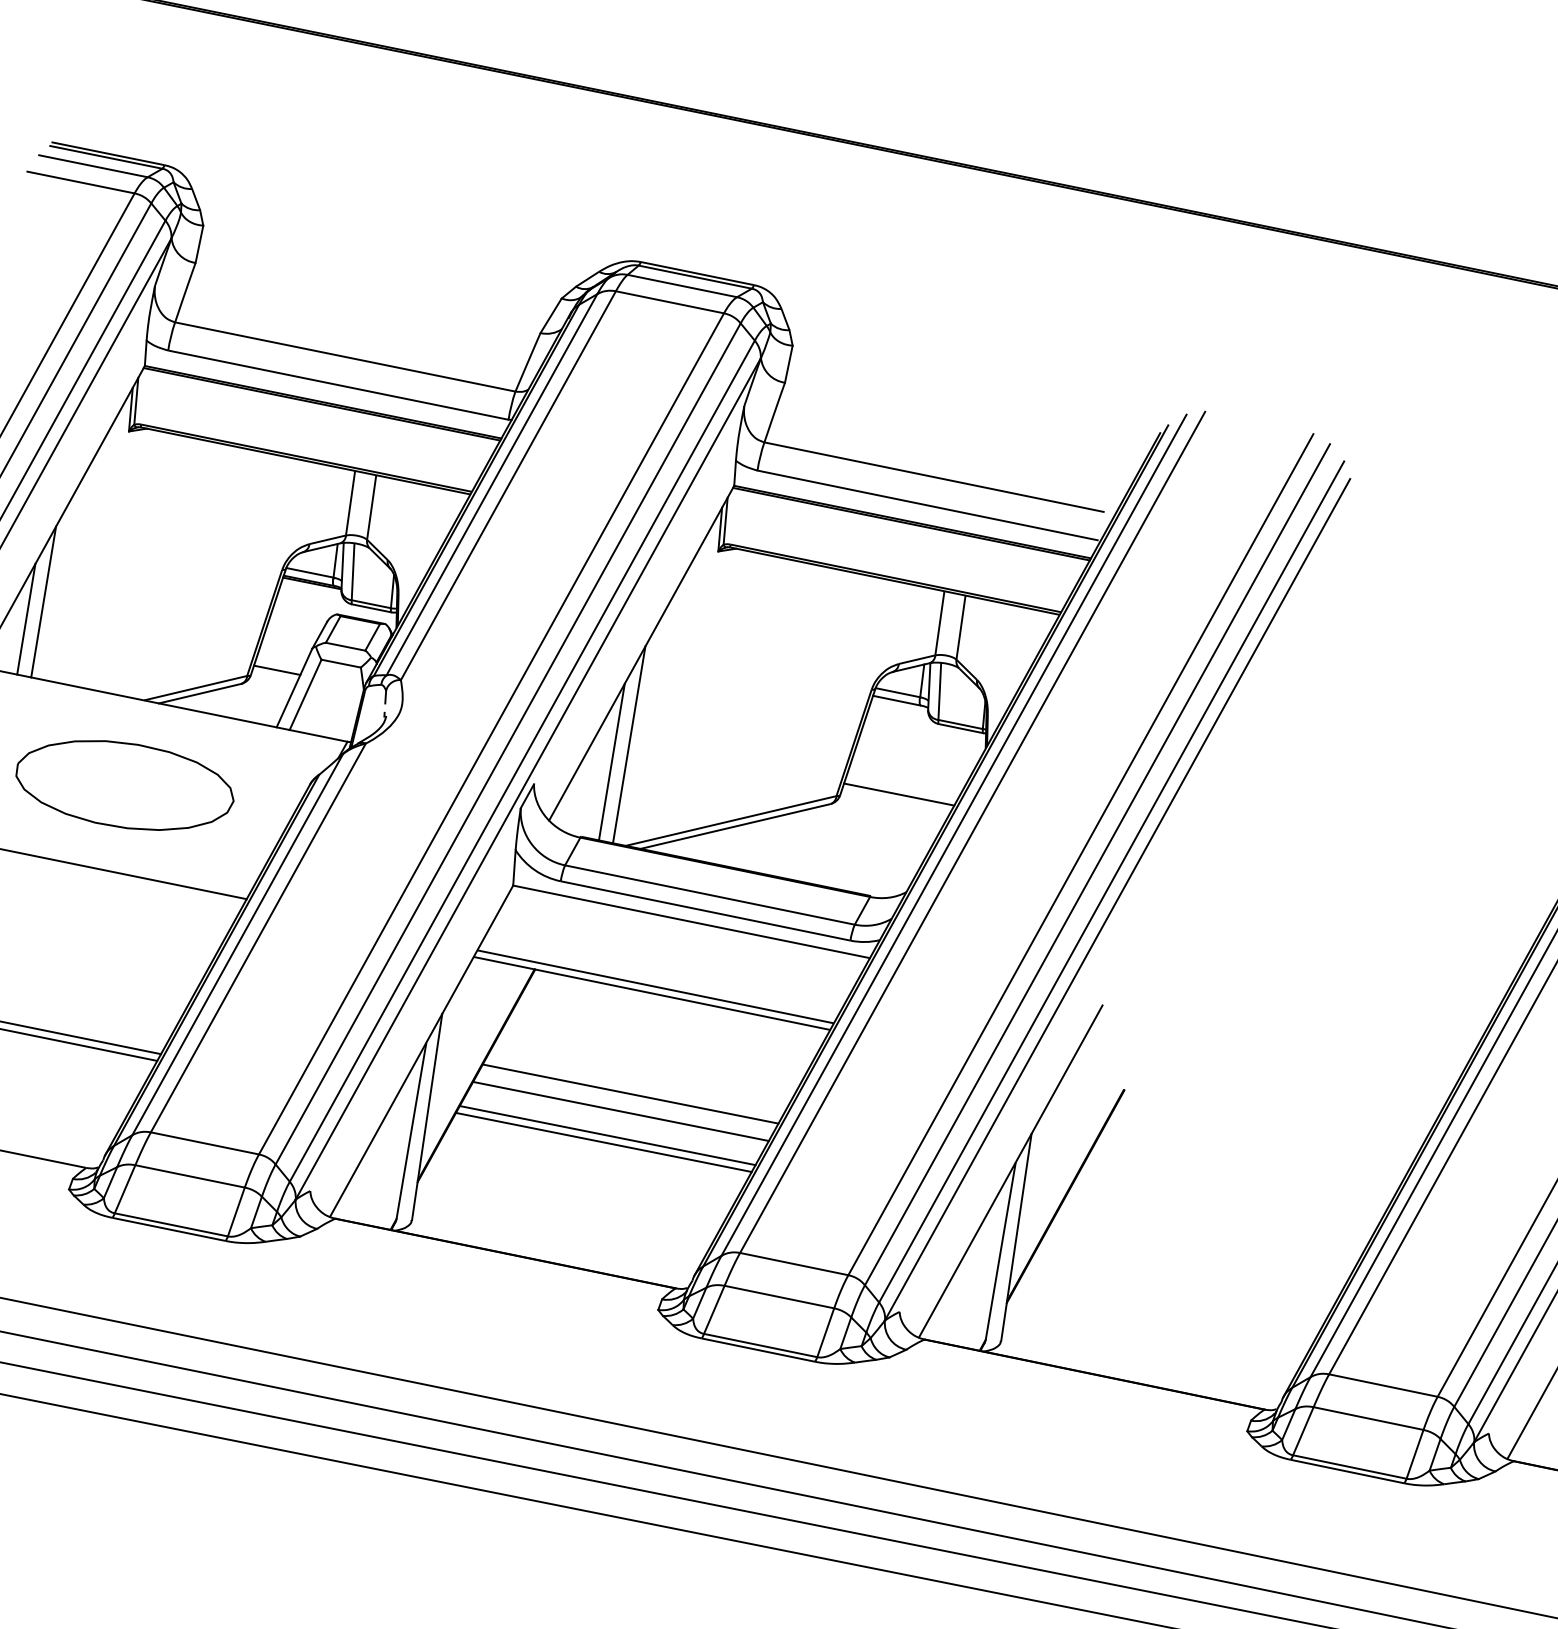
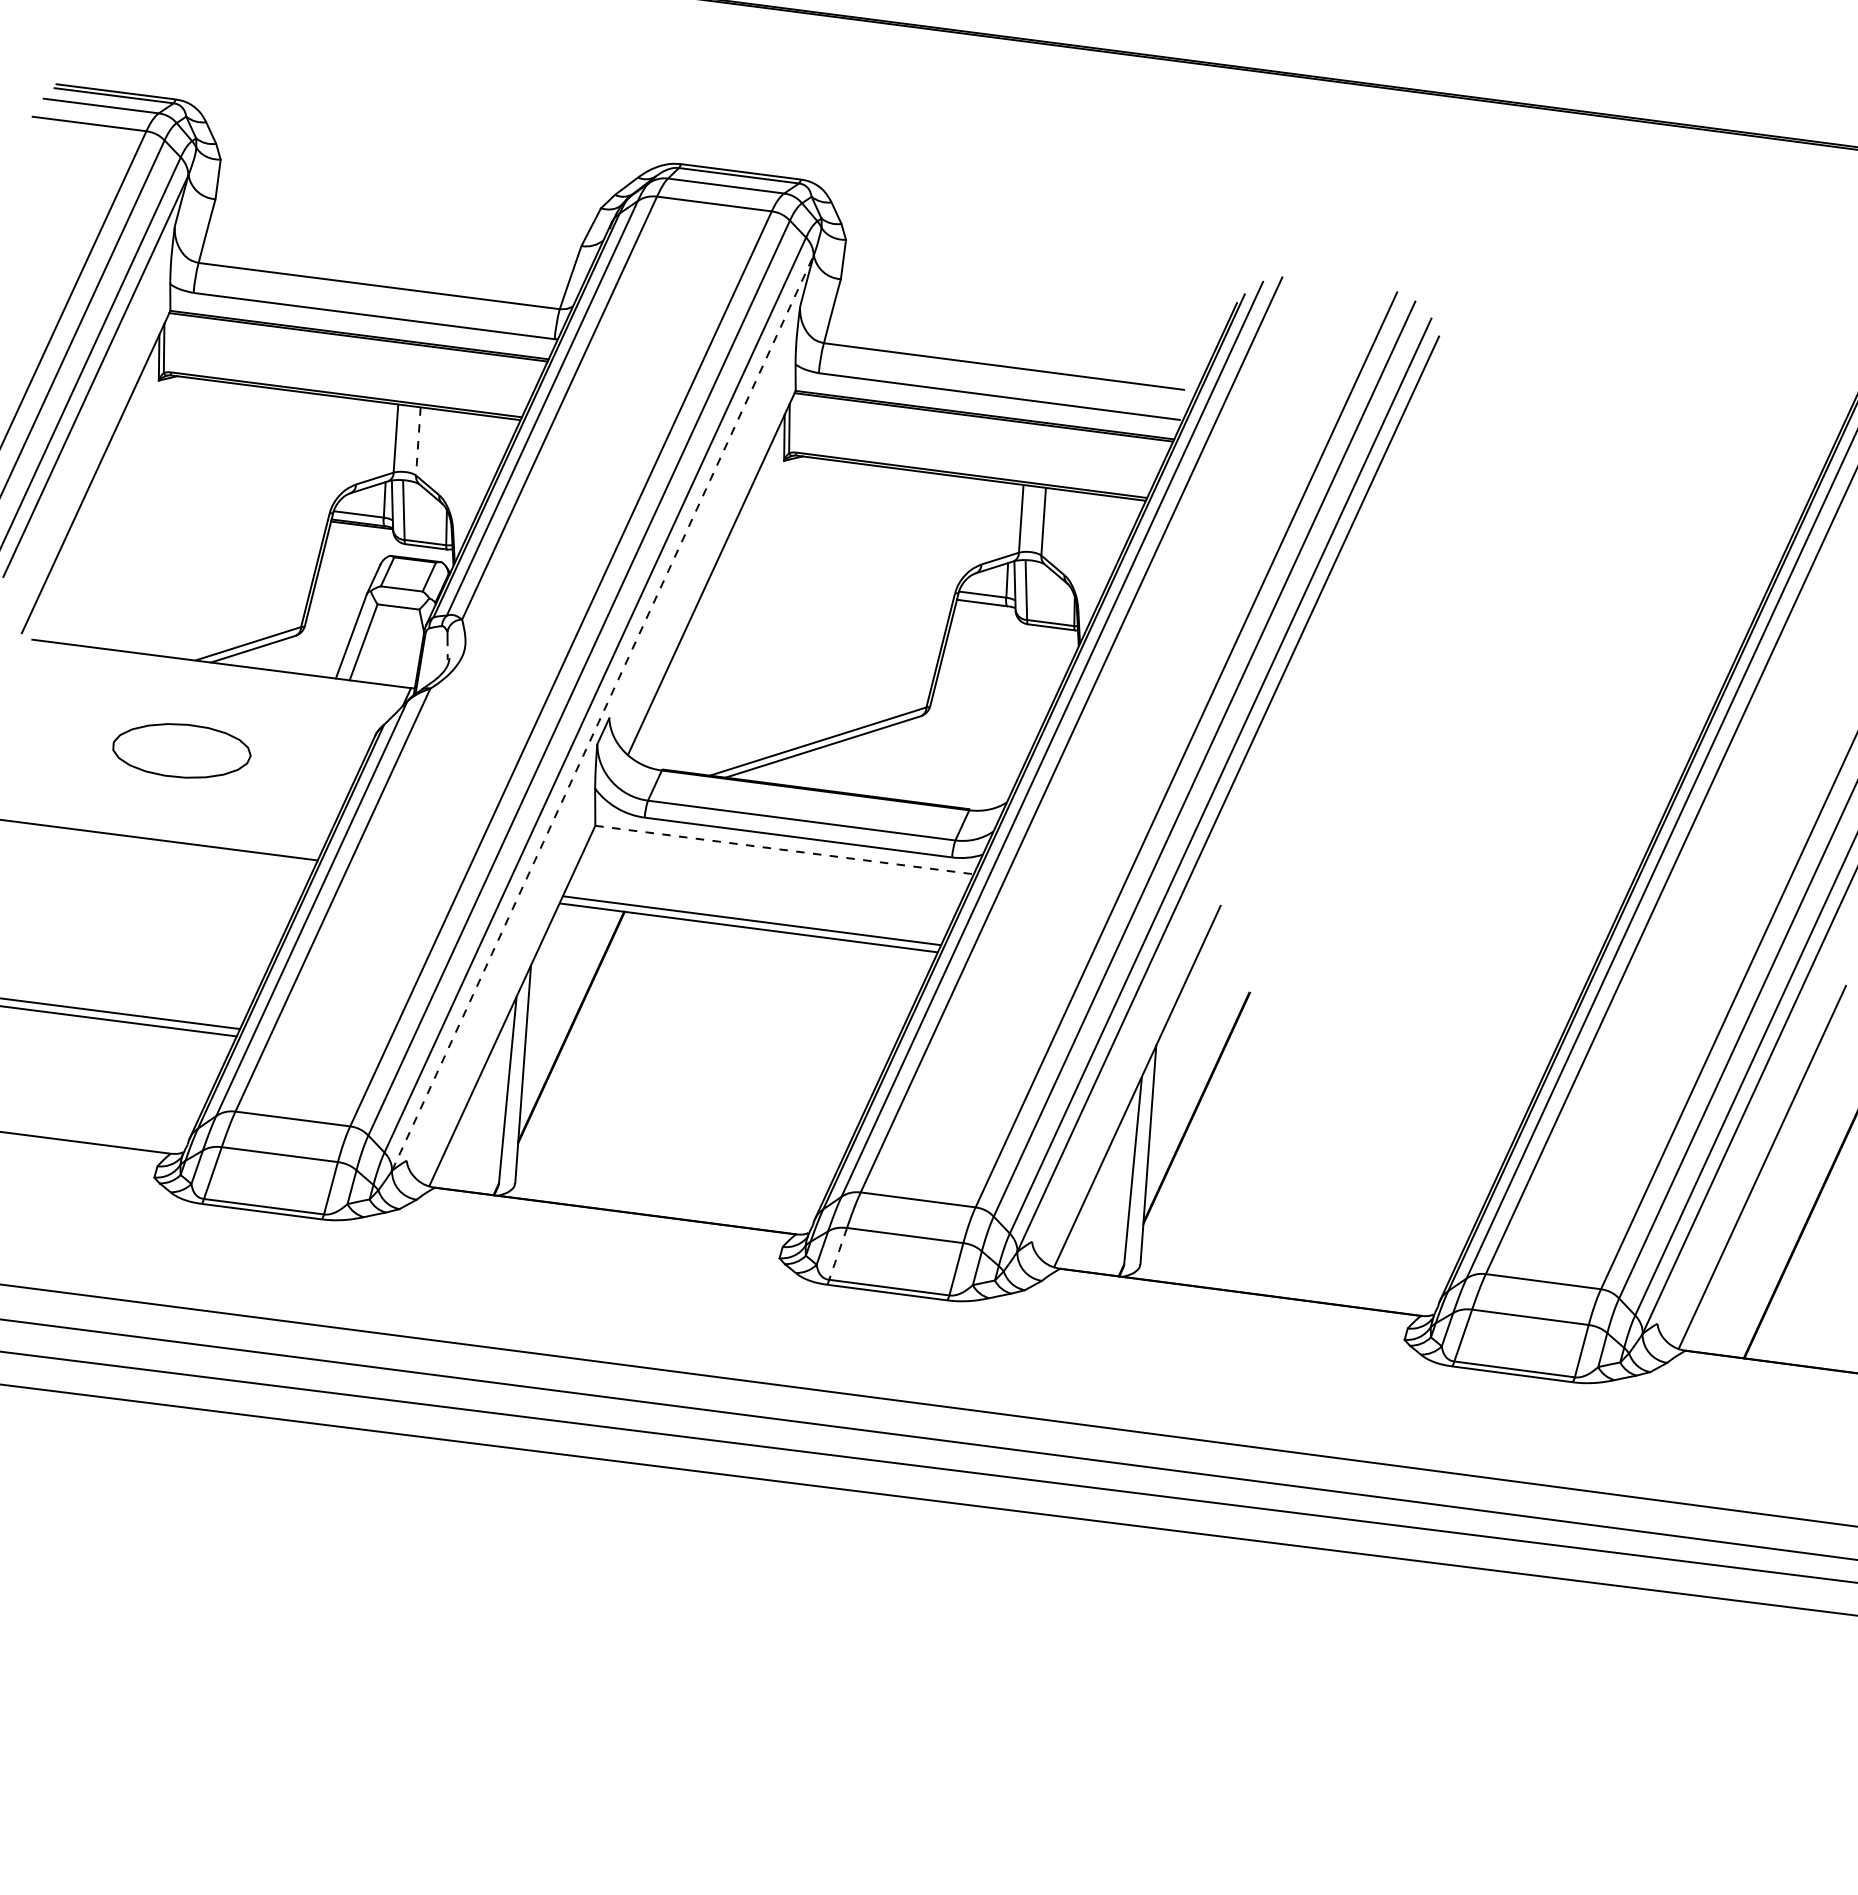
line: (371, 507) -> (418, 441), solid -> dashed
line: (43, 602) -> (82, 565), removed
line: (25, 618) -> (65, 584), removed
line: (276, 669) -> (331, 618), removed
line: (628, 744) -> (705, 669), removed
line: (611, 761) -> (688, 688), removed
line: (527, 779) -> (602, 713), solid -> dashed
part: (124, 785) -> (181, 750), size x0.6
line: (898, 794) -> (991, 700), removed
line: (691, 922) -> (784, 850), solid -> dashed
line: (630, 1093) -> (733, 1034), removed
line: (621, 1111) -> (725, 1053), removed
line: (607, 1135) -> (713, 1079), removed
line: (603, 1141) -> (709, 1086), removed
line: (713, 1310) -> (837, 1254), solid -> dashed

